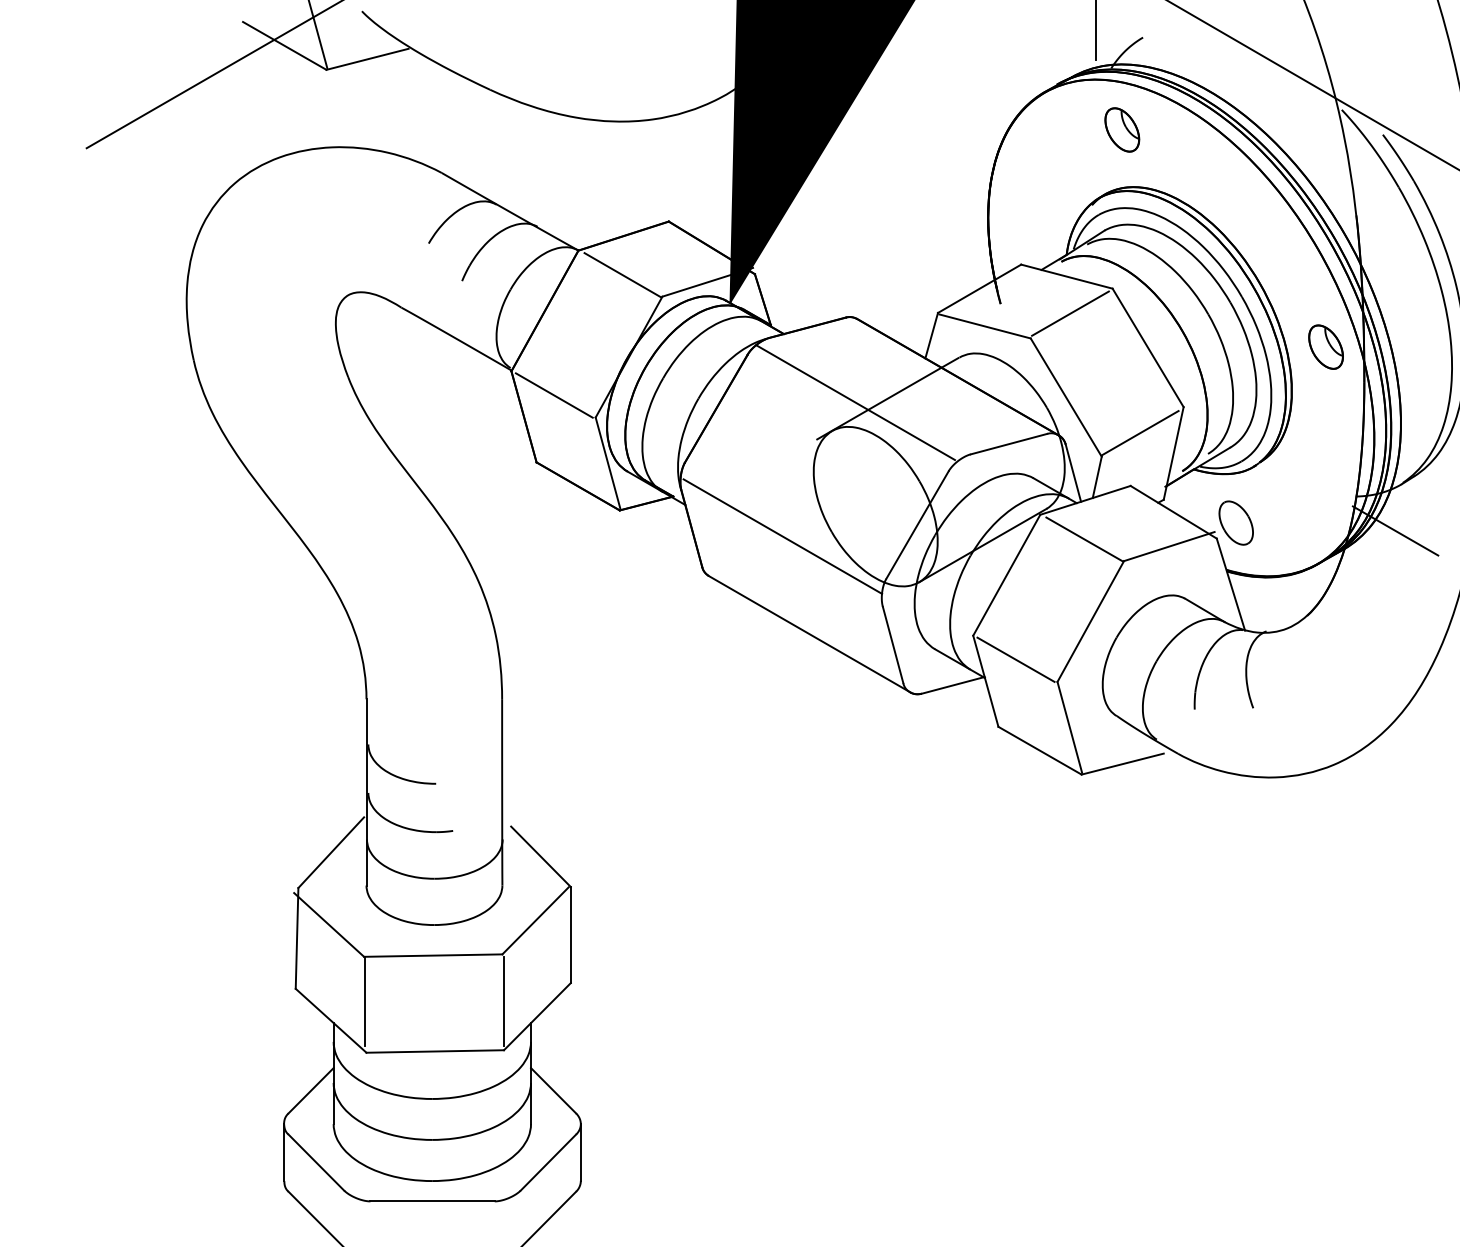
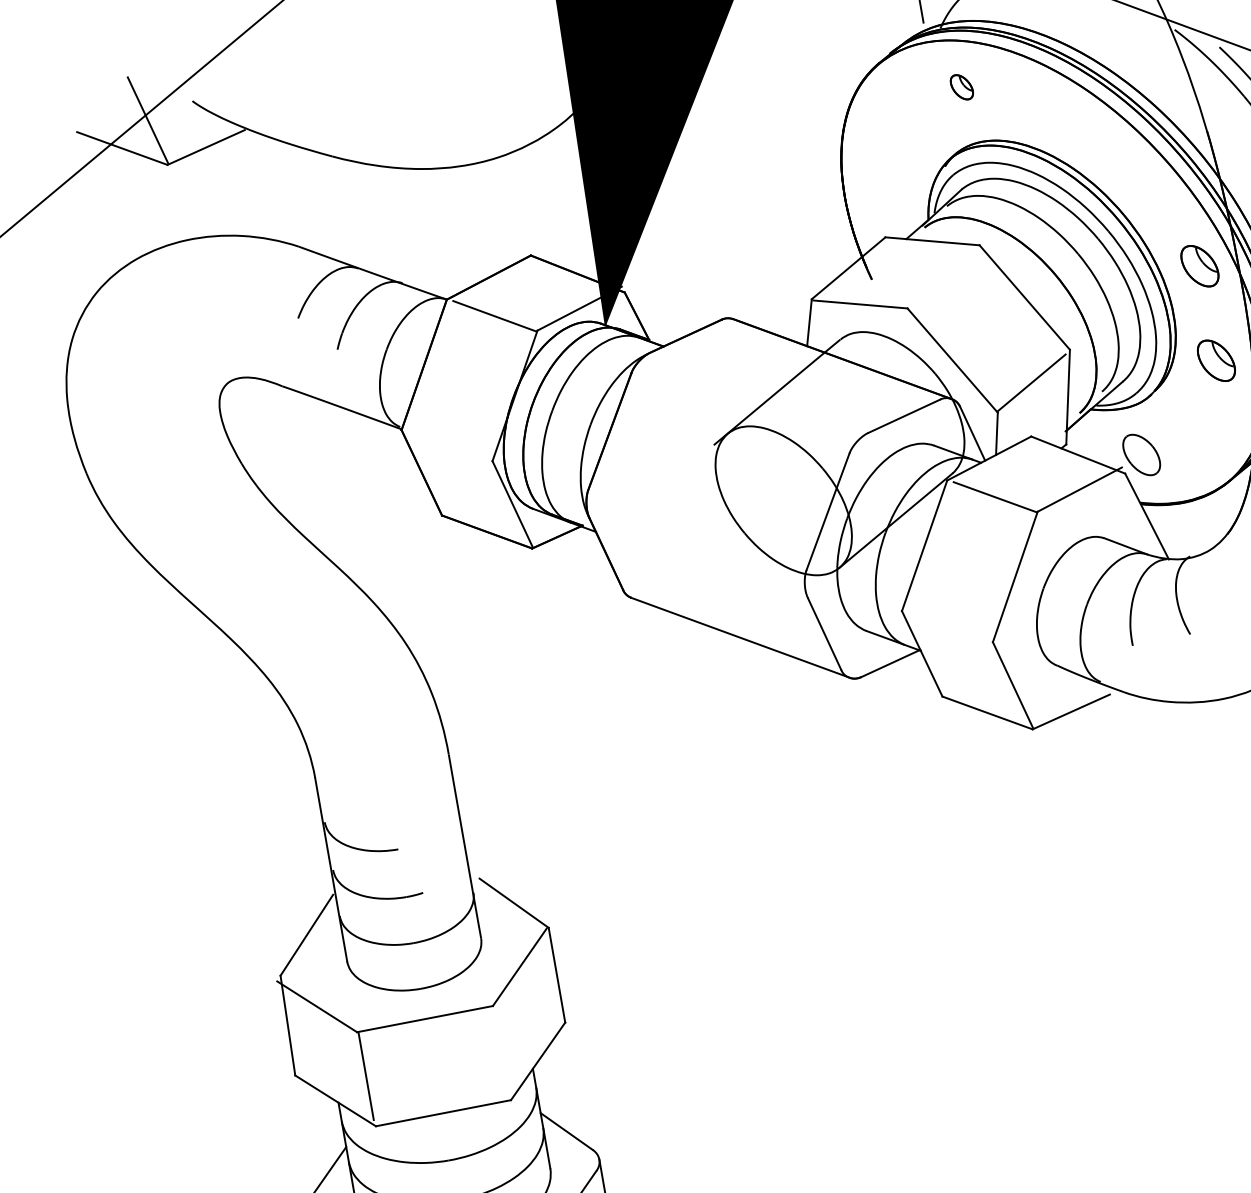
part: (1122, 129) -> (961, 86), size x0.6
line: (1070, 313) -> (942, 277), removed
line: (553, 395) -> (447, 446), removed
line: (855, 402) -> (745, 401), removed
part: (1325, 442) -> (1215, 360), added
line: (782, 536) -> (697, 546), removed
line: (1015, 659) -> (947, 627), removed
line: (503, 1000) -> (501, 1051), removed

